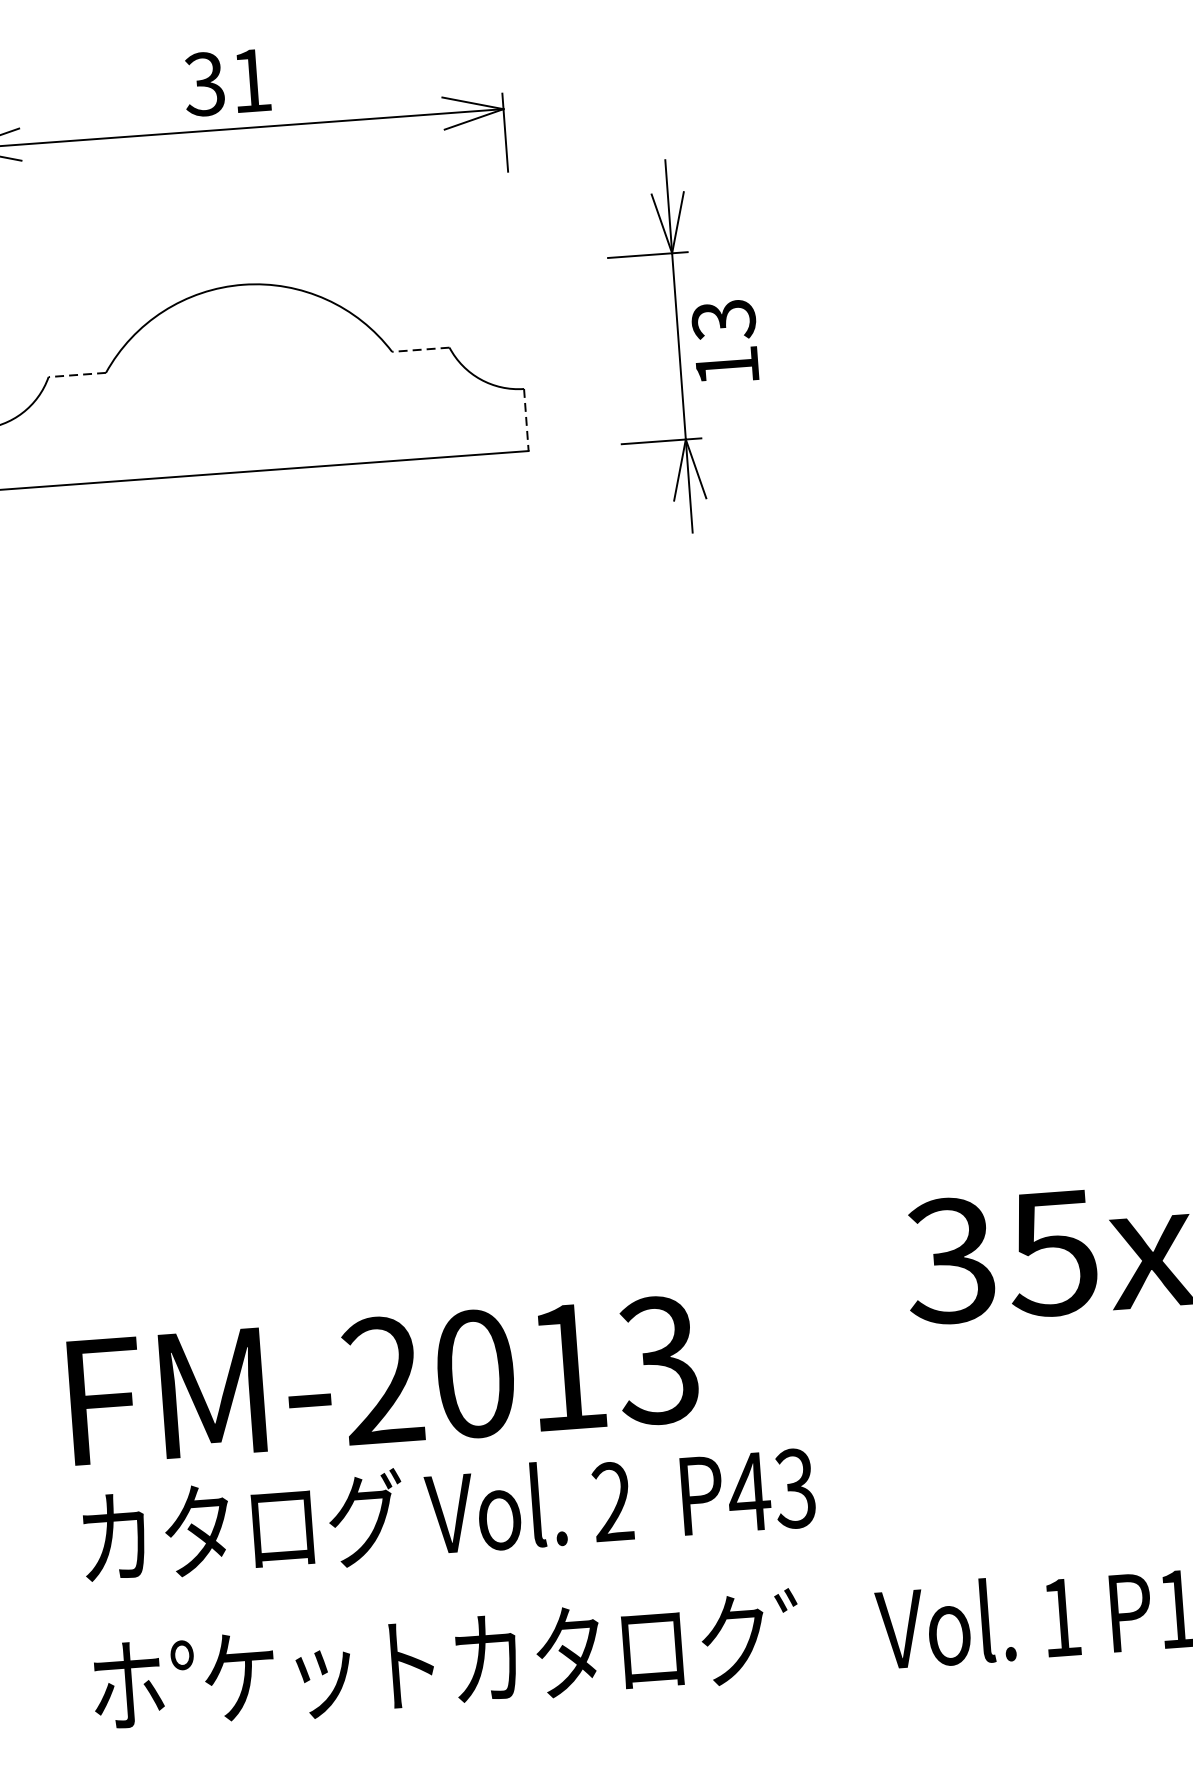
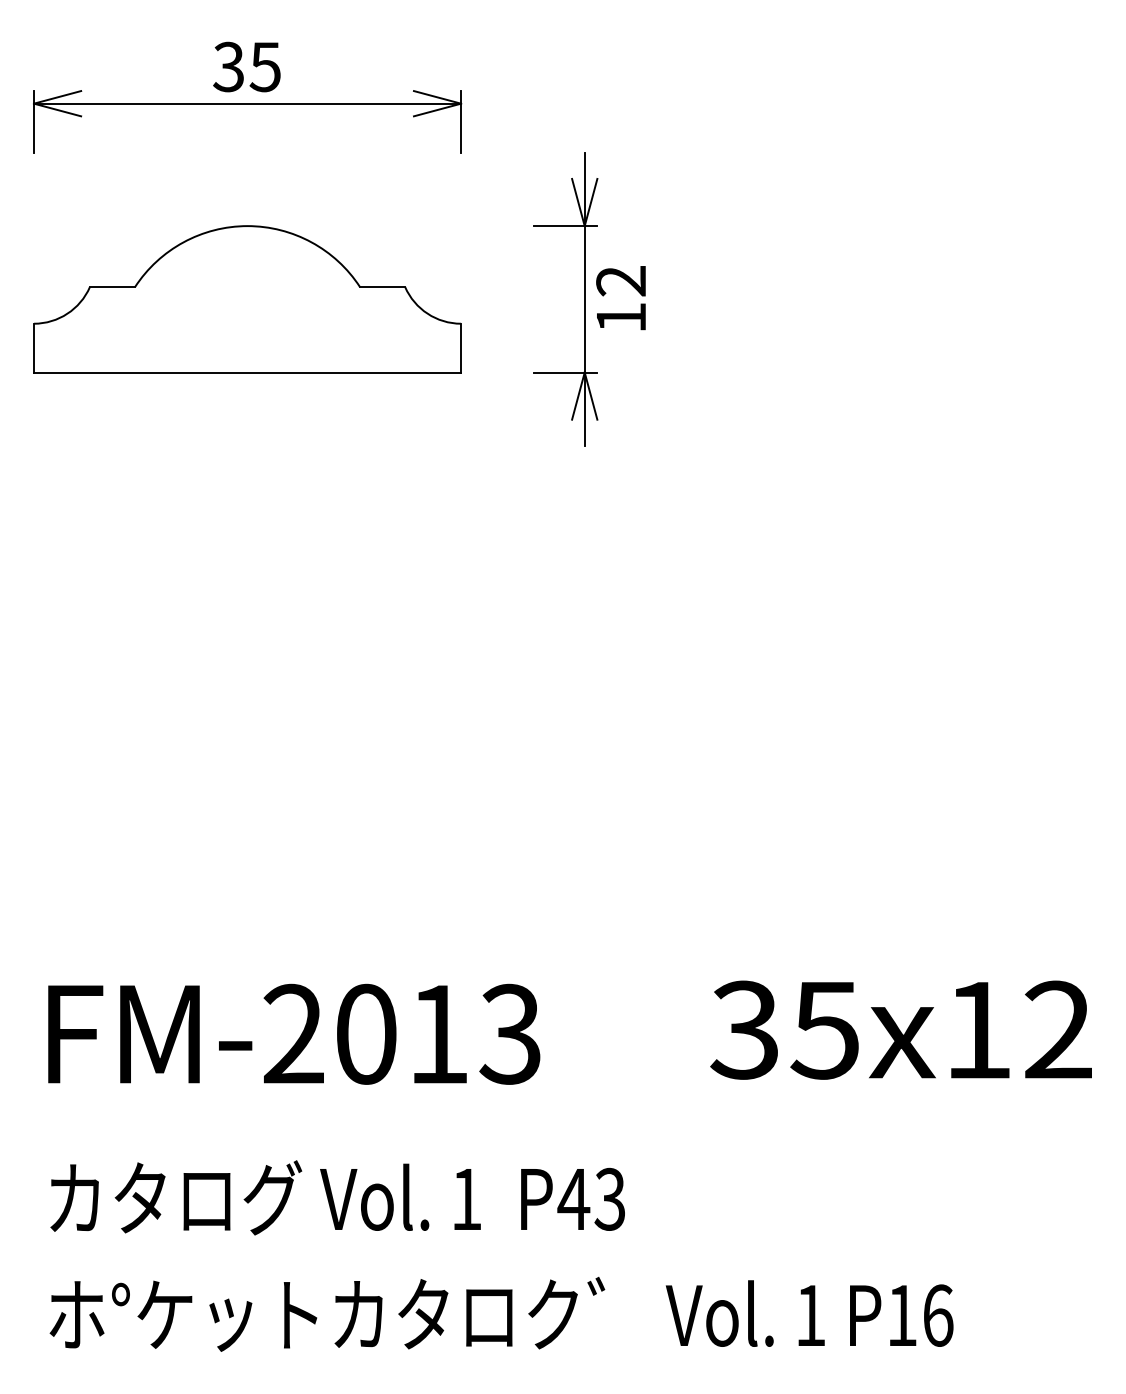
text: (250, 81) -> (264, 67), 31 -> 35
text: (724, 320) -> (621, 281), 13 -> 12
line: (420, 350) -> (382, 287), dashed -> solid
line: (77, 375) -> (112, 287), dashed -> solid
line: (526, 420) -> (461, 348), dashed -> solid
text: (383, 1379) -> (294, 1033), moved
text: (612, 1500) -> (466, 1198), 2 -> 1

